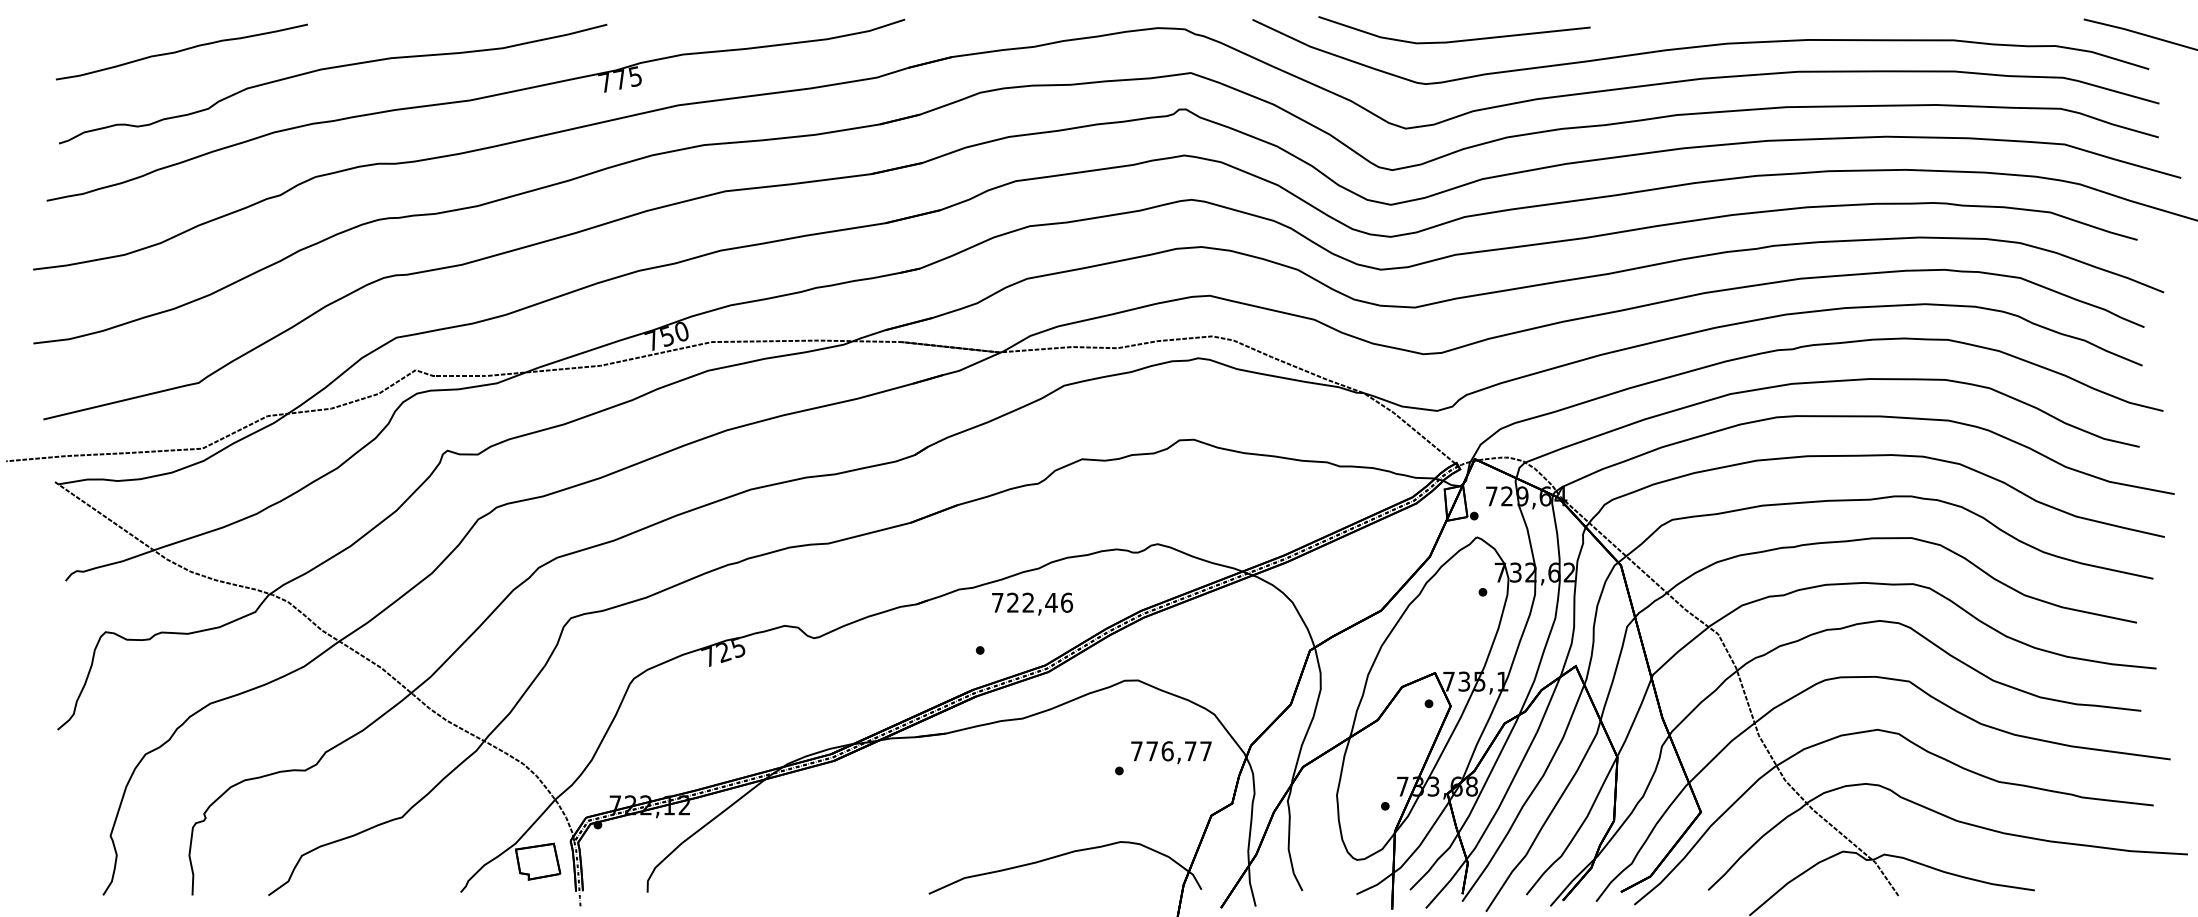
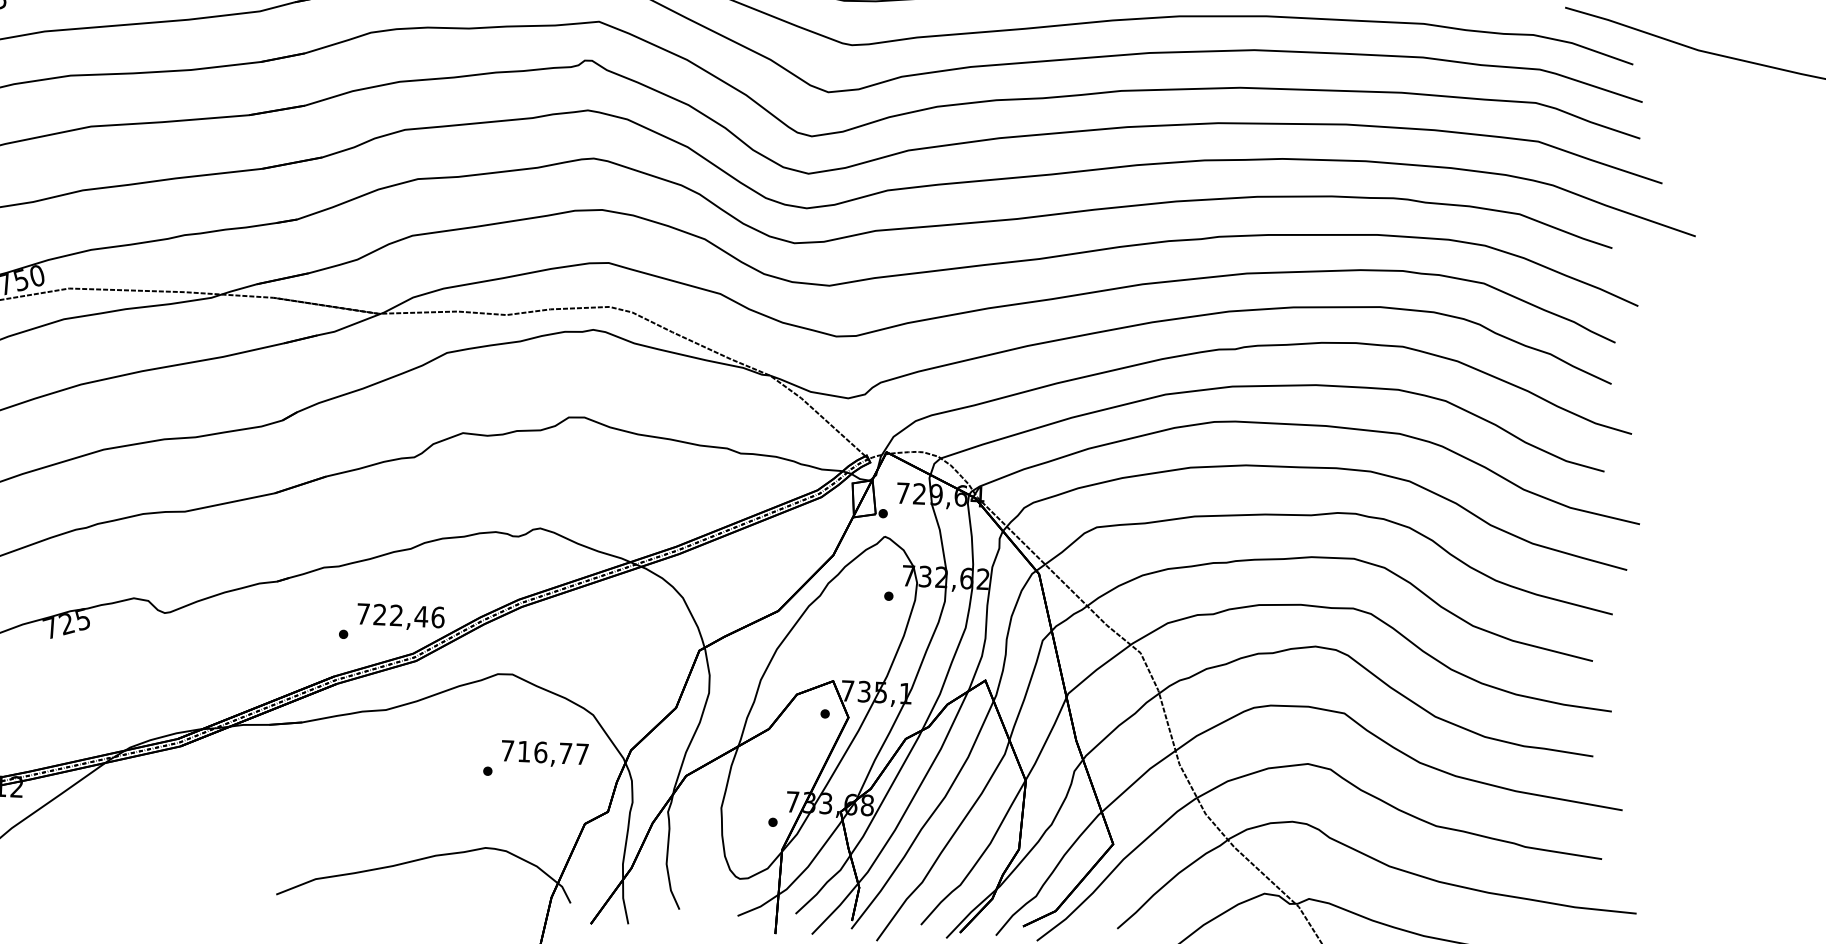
text: (1032, 603) -> (400, 616), moved
text: (1151, 751) -> (523, 751), 776,77 -> 716,77

